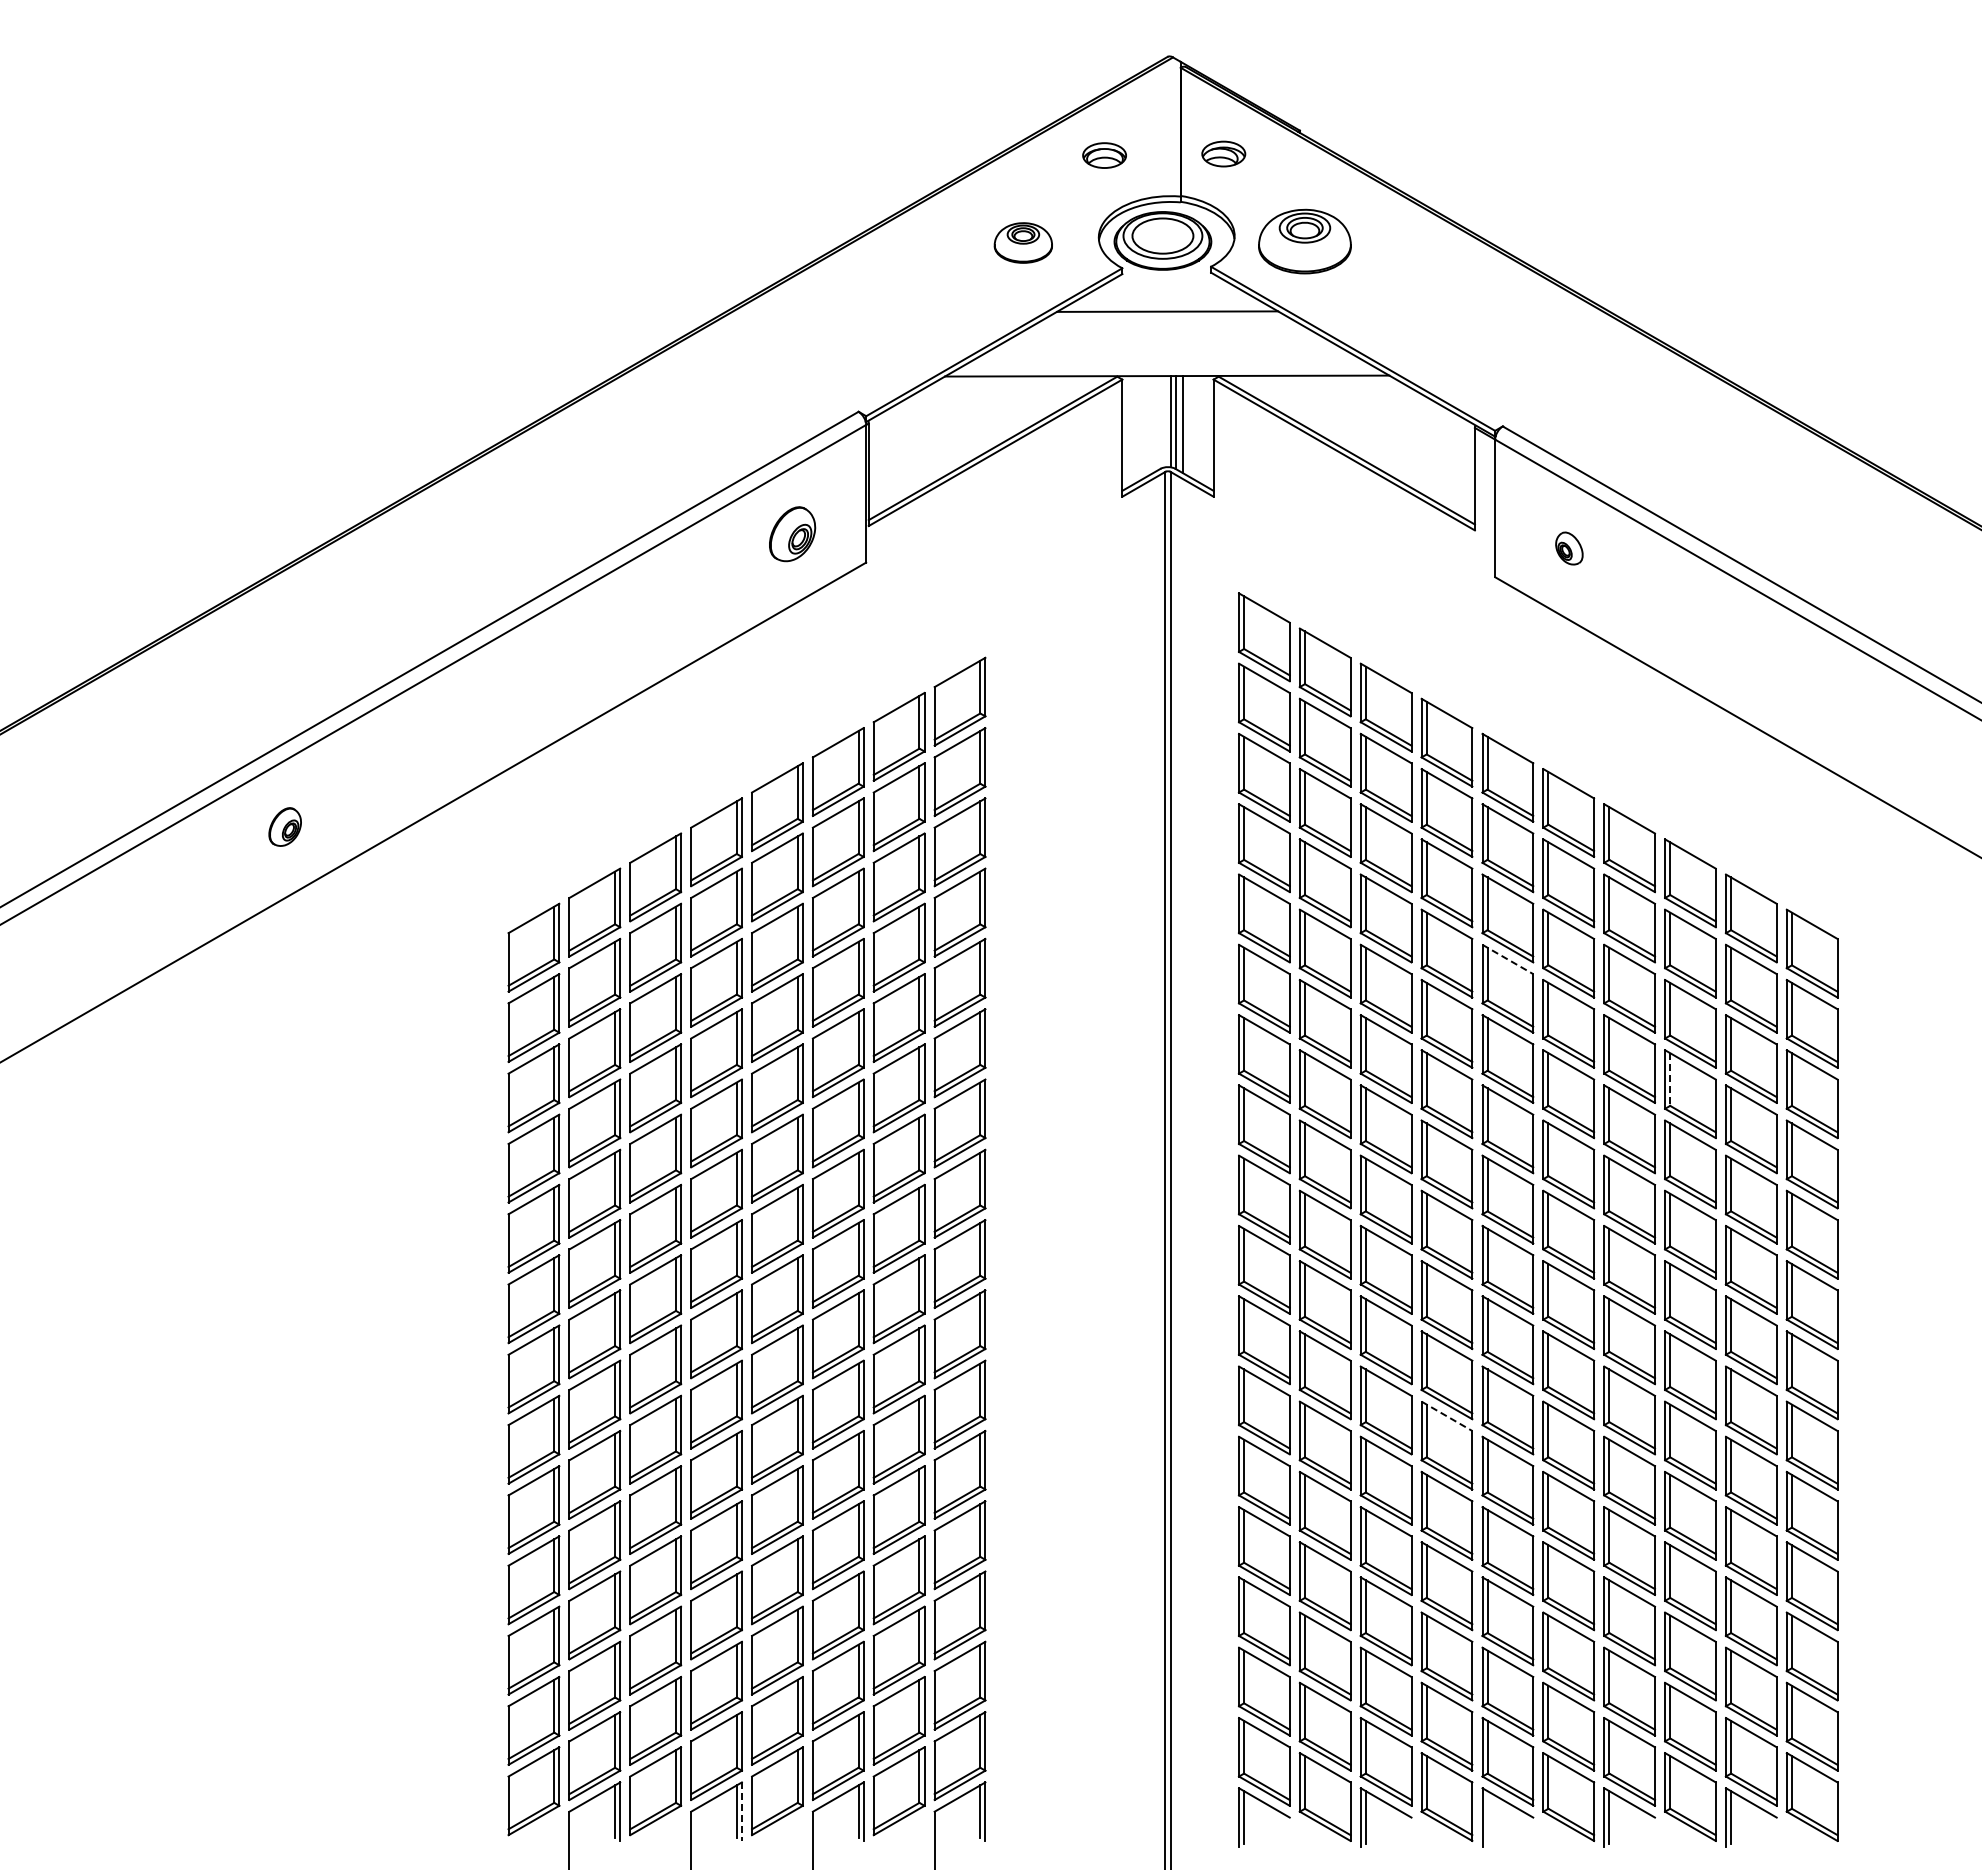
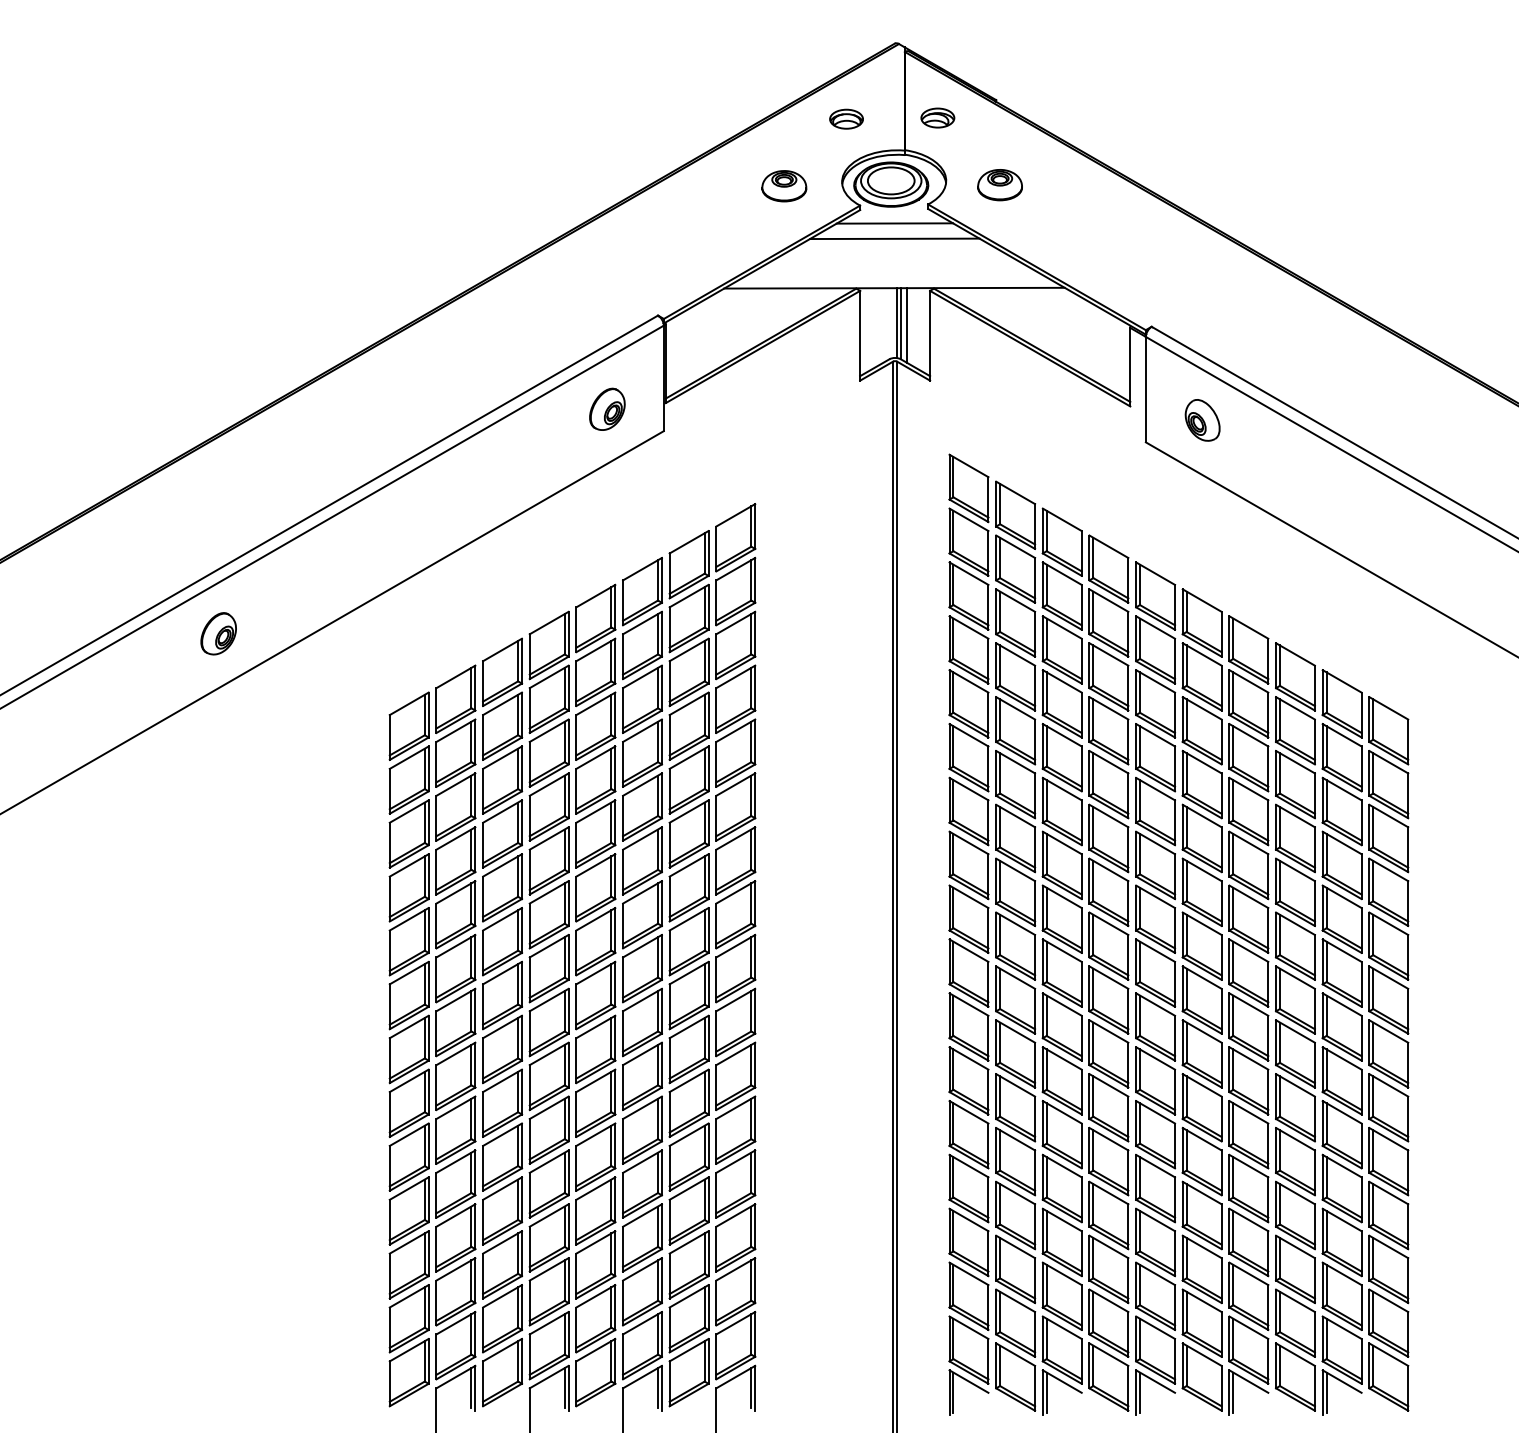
part: (1304, 241) -> (999, 185), size x0.62
line: (1167, 291) -> (894, 223), added
part: (1569, 548) -> (1202, 420), size x1.67
part: (284, 826) -> (218, 633), size x1.43
line: (1508, 959) -> (1156, 735), dashed -> solid
line: (1670, 1080) -> (1280, 827), dashed -> solid
line: (1447, 1416) -> (1109, 1085), dashed -> solid
line: (741, 1812) -> (568, 1388), dashed -> solid
line: (1487, 1817) -> (1139, 1392), added

